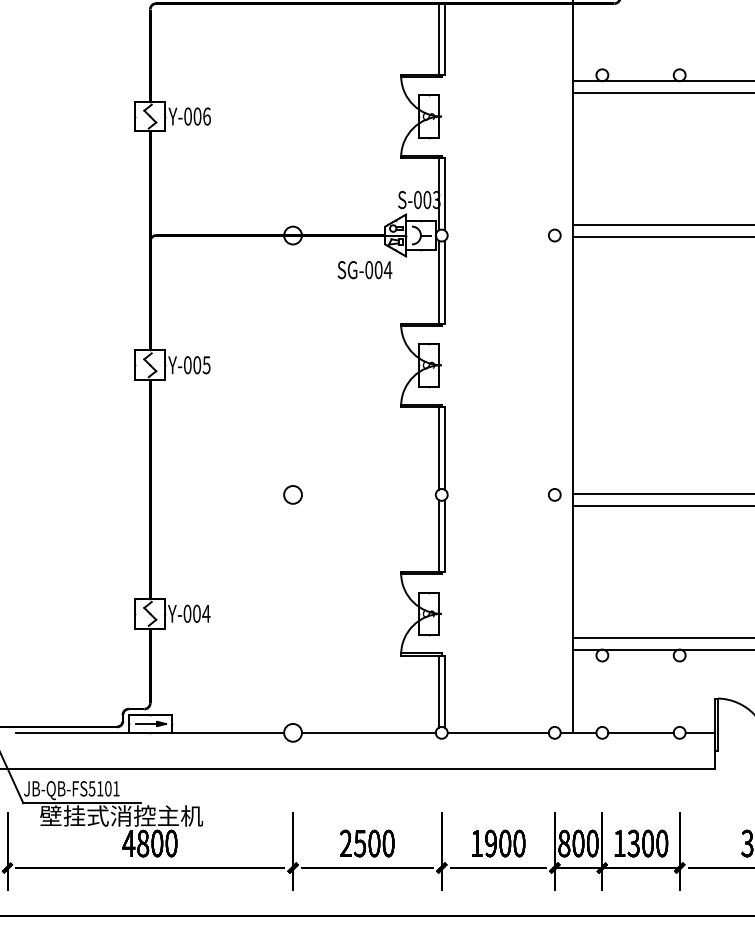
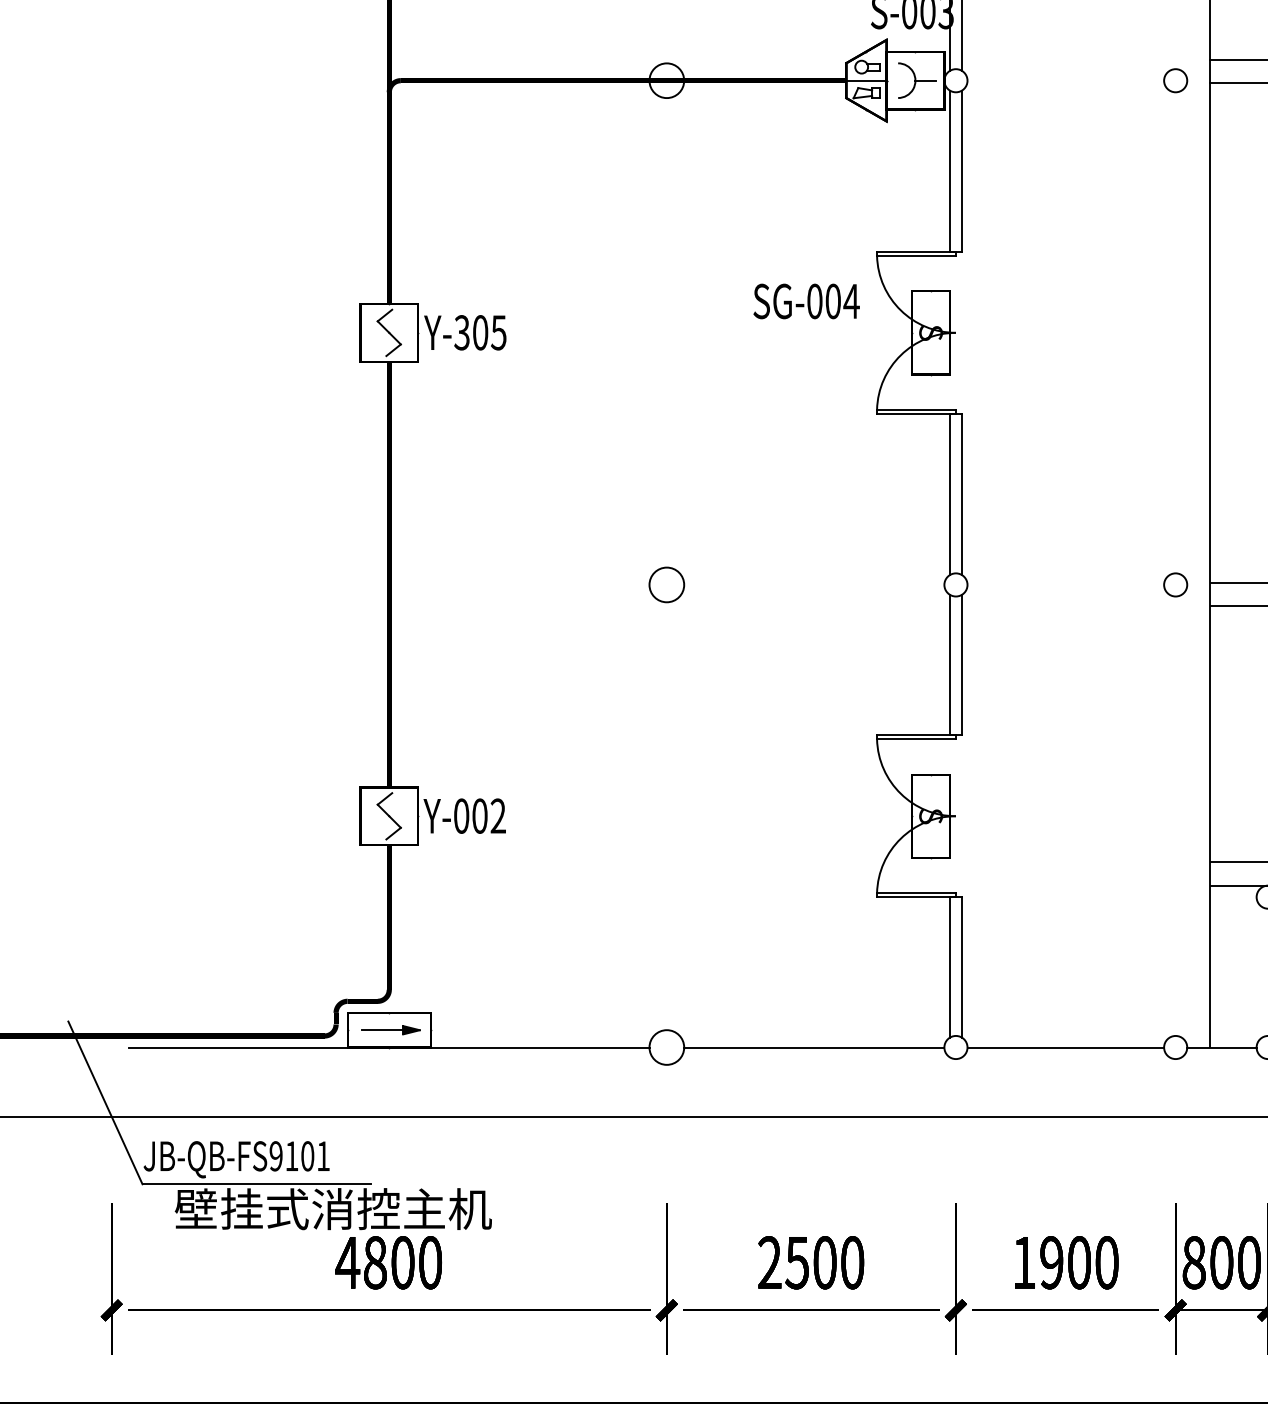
text: (364, 270) -> (805, 302), moved
text: (187, 365) -> (461, 333), Y-005 -> Y-305
text: (206, 613) -> (498, 815), Y-004 -> Y-002
text: (91, 788) -> (275, 1155), JB-QB-FS5101 -> JB-QB-FS9101

